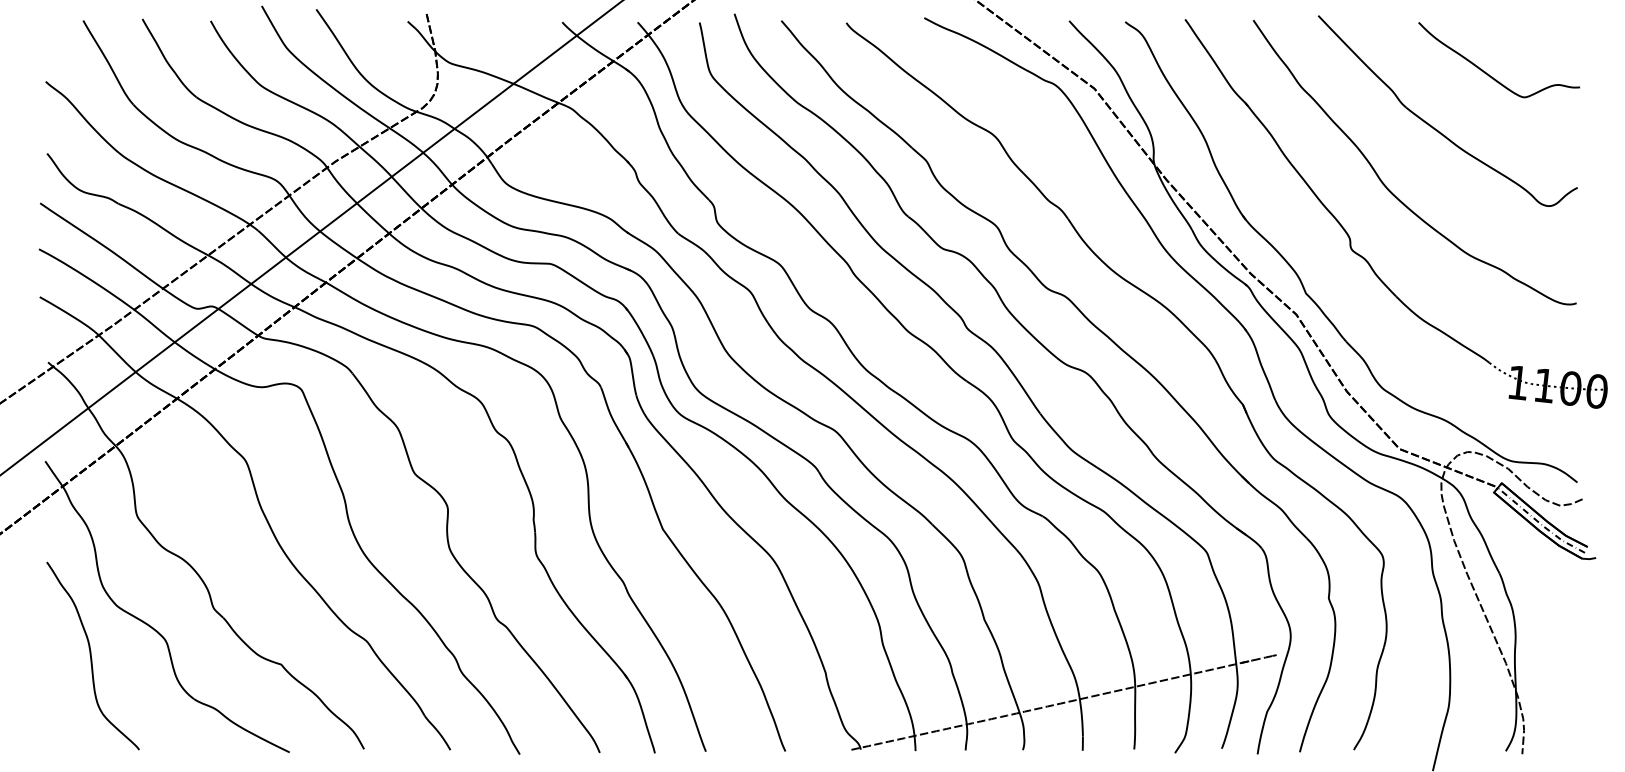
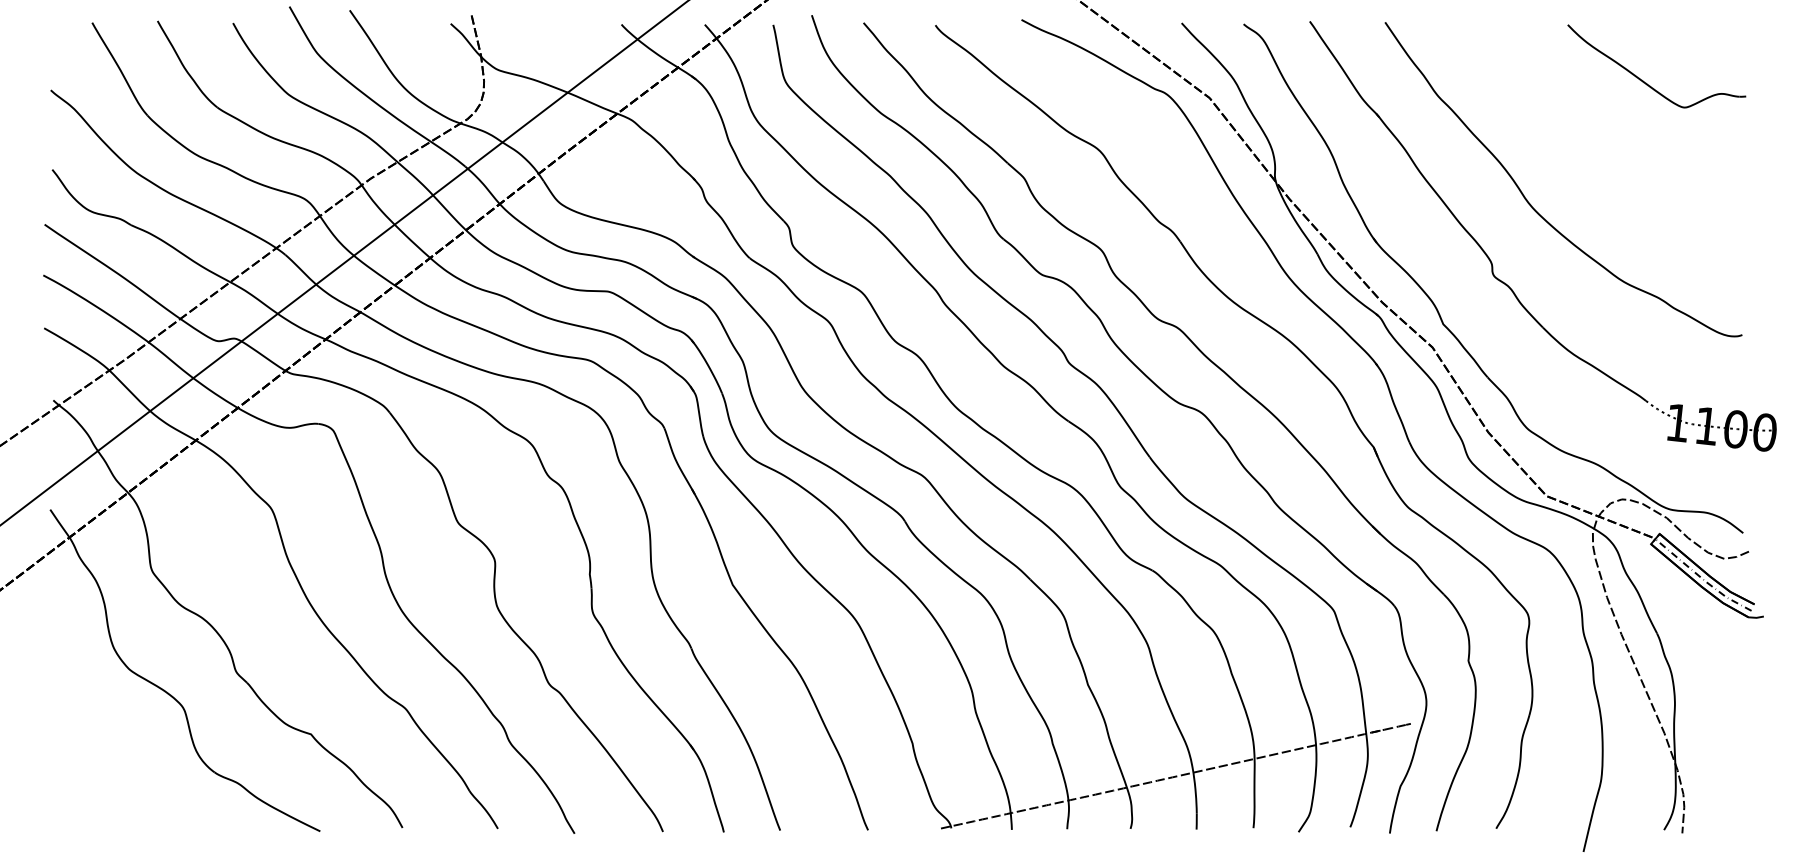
part: (1436, 128) -> (1587, 142), removed
curve: (91, 655) -> (101, 724), removed

